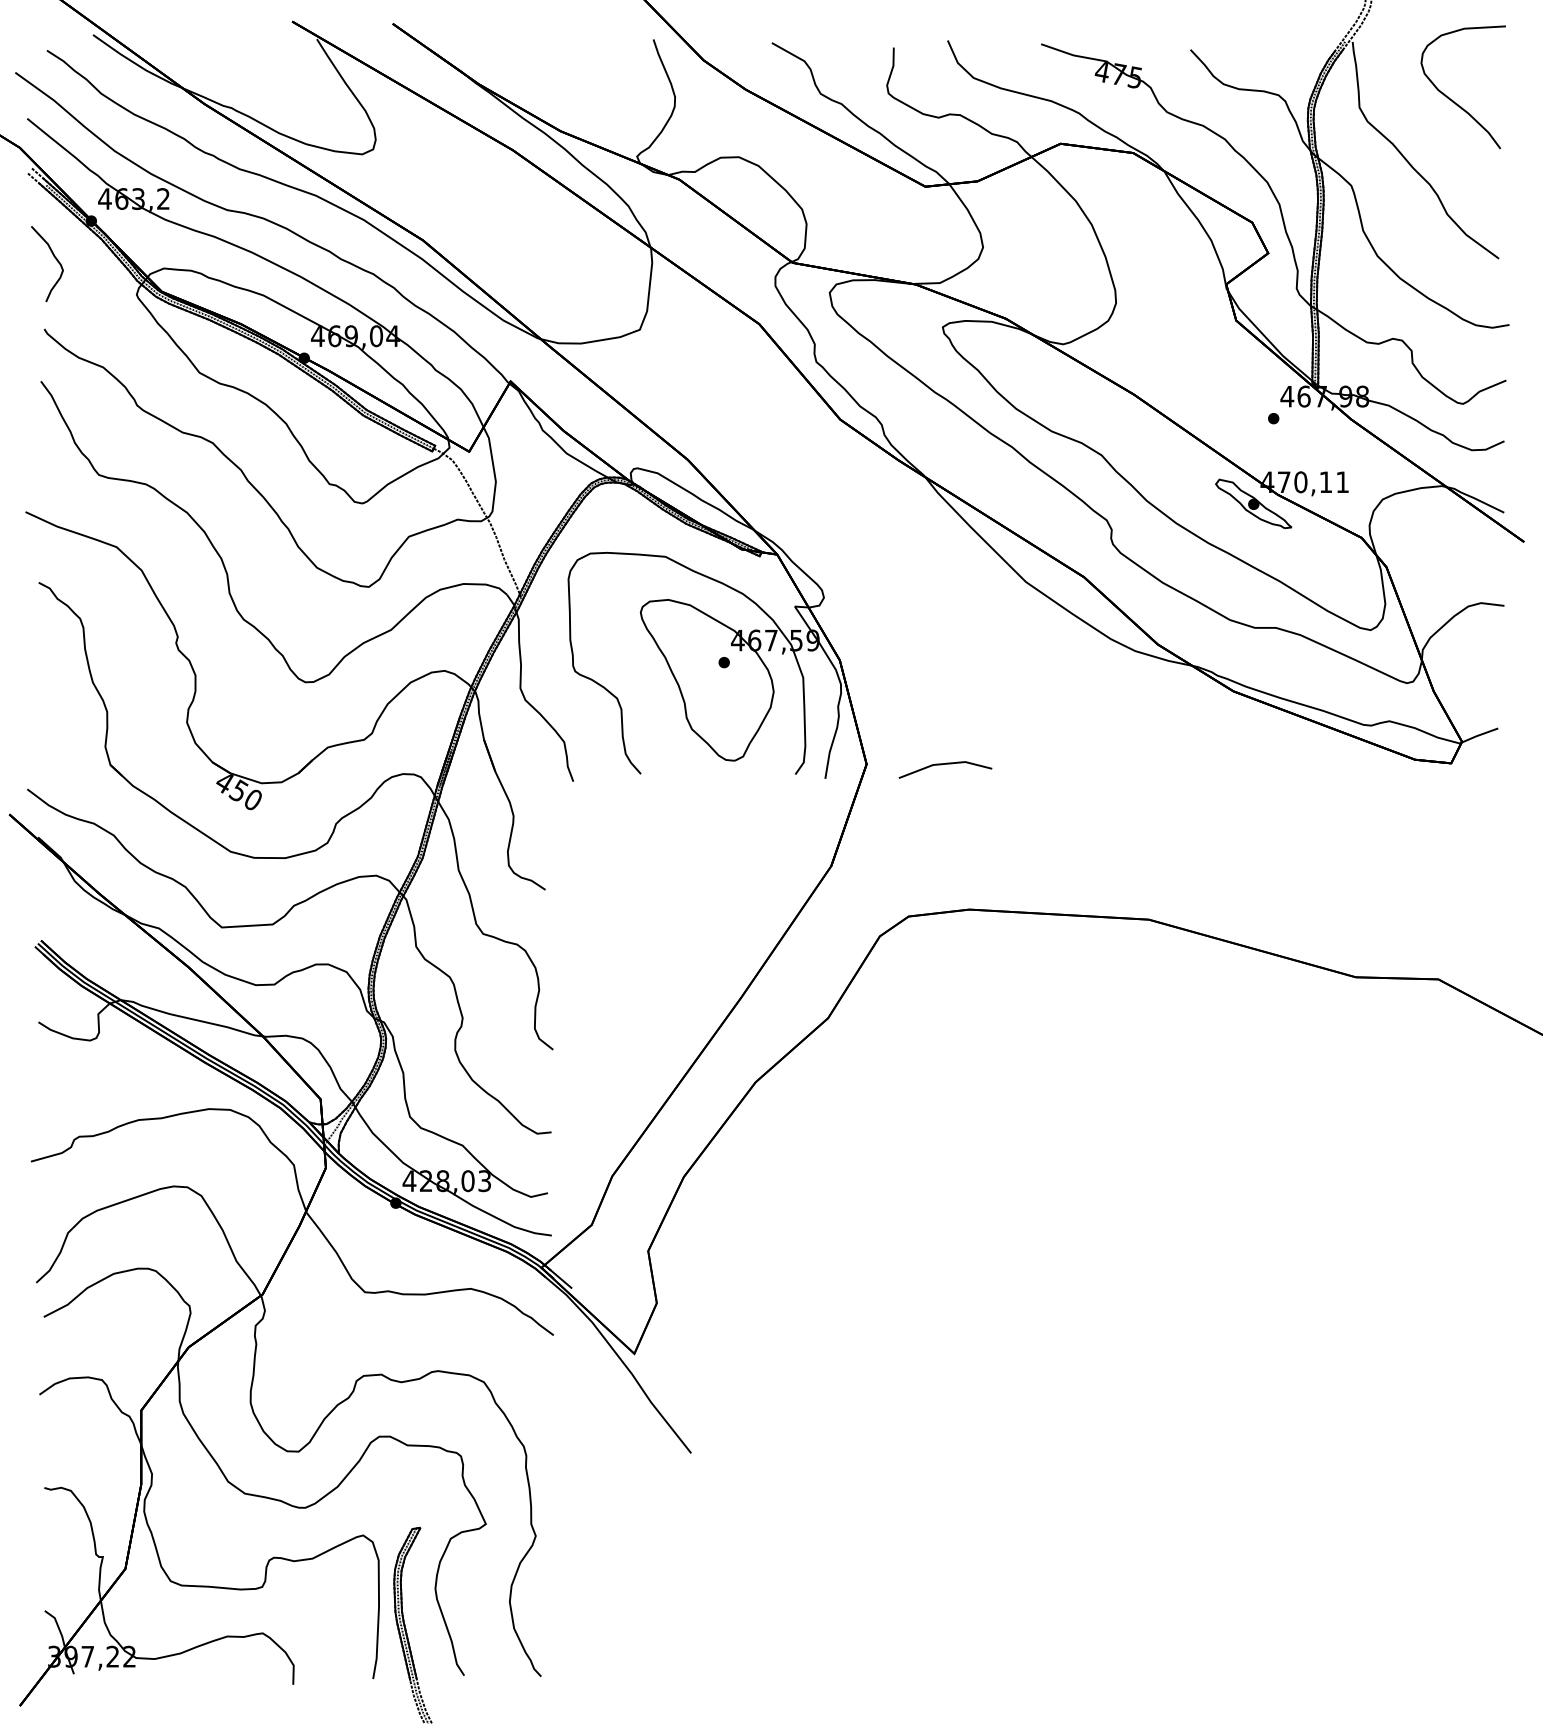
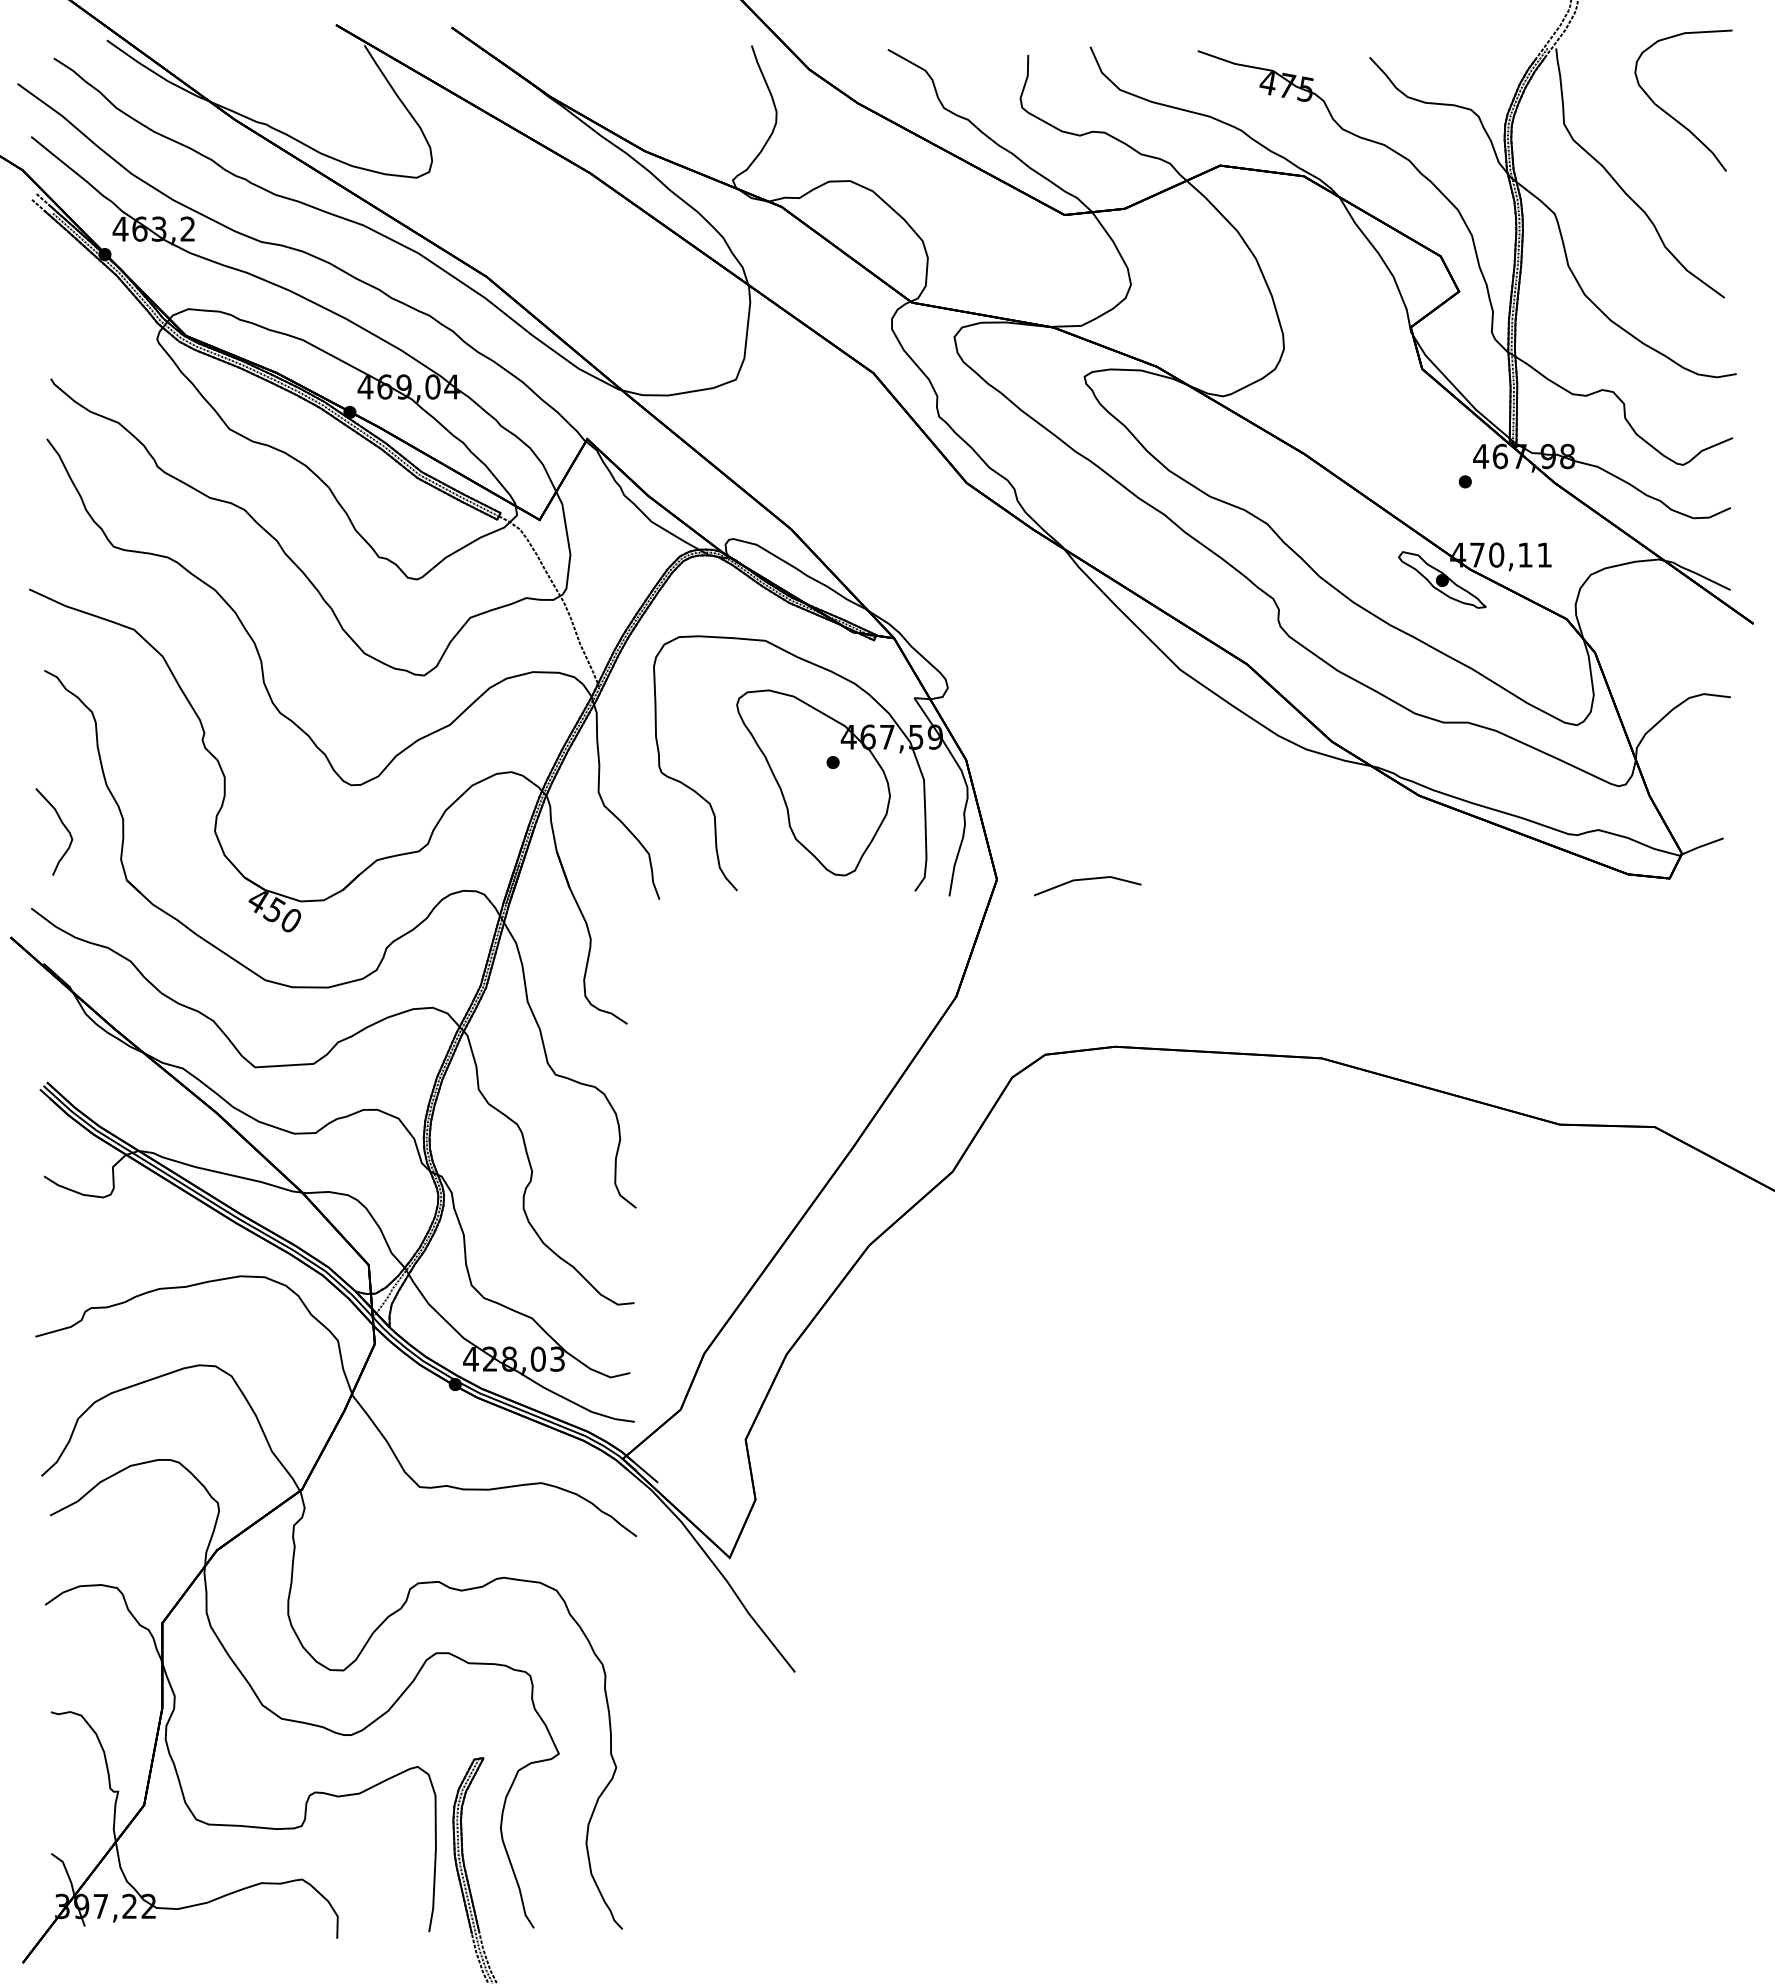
curve: (55, 259) -> (63, 826), moved

